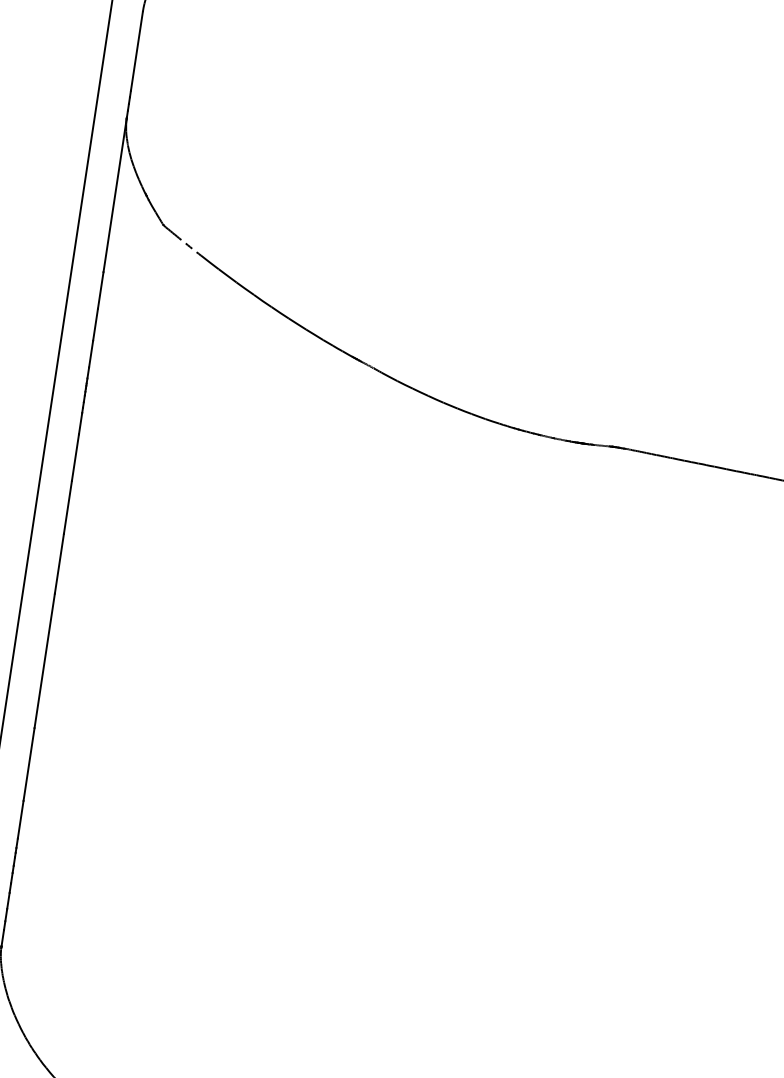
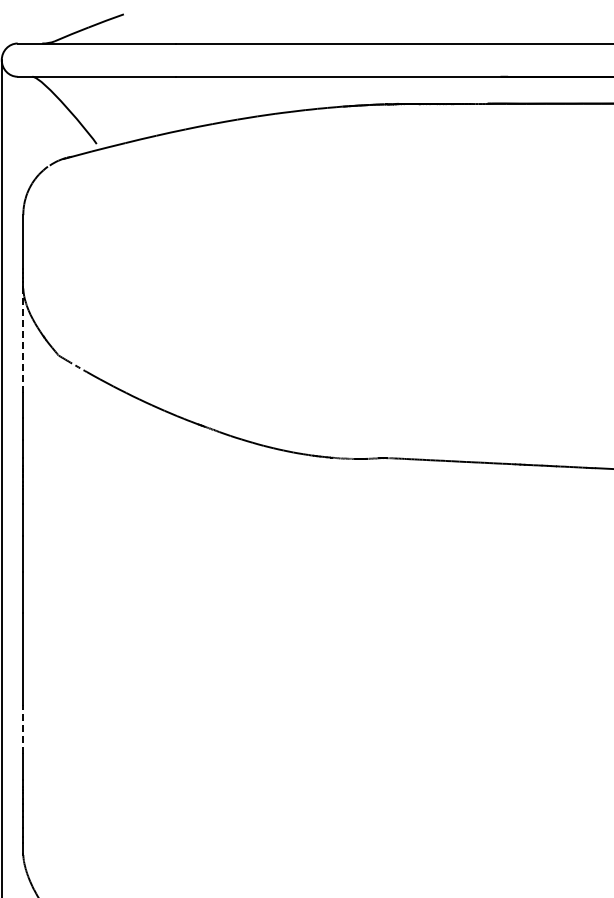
line: (115, 195) -> (23, 340), solid -> dashed
line: (29, 764) -> (23, 729), solid -> dashed

